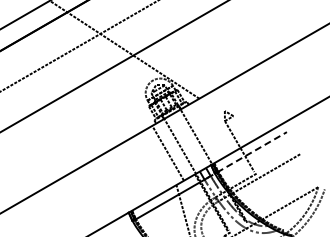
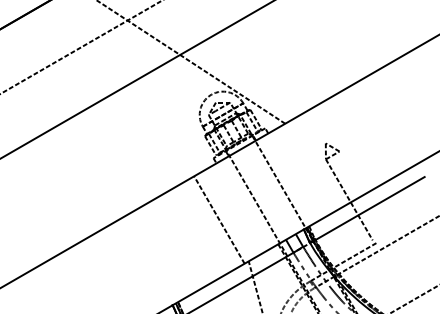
line: (167, 152) -> (218, 218), moved
line: (252, 152) -> (369, 209), dashed -> solid

